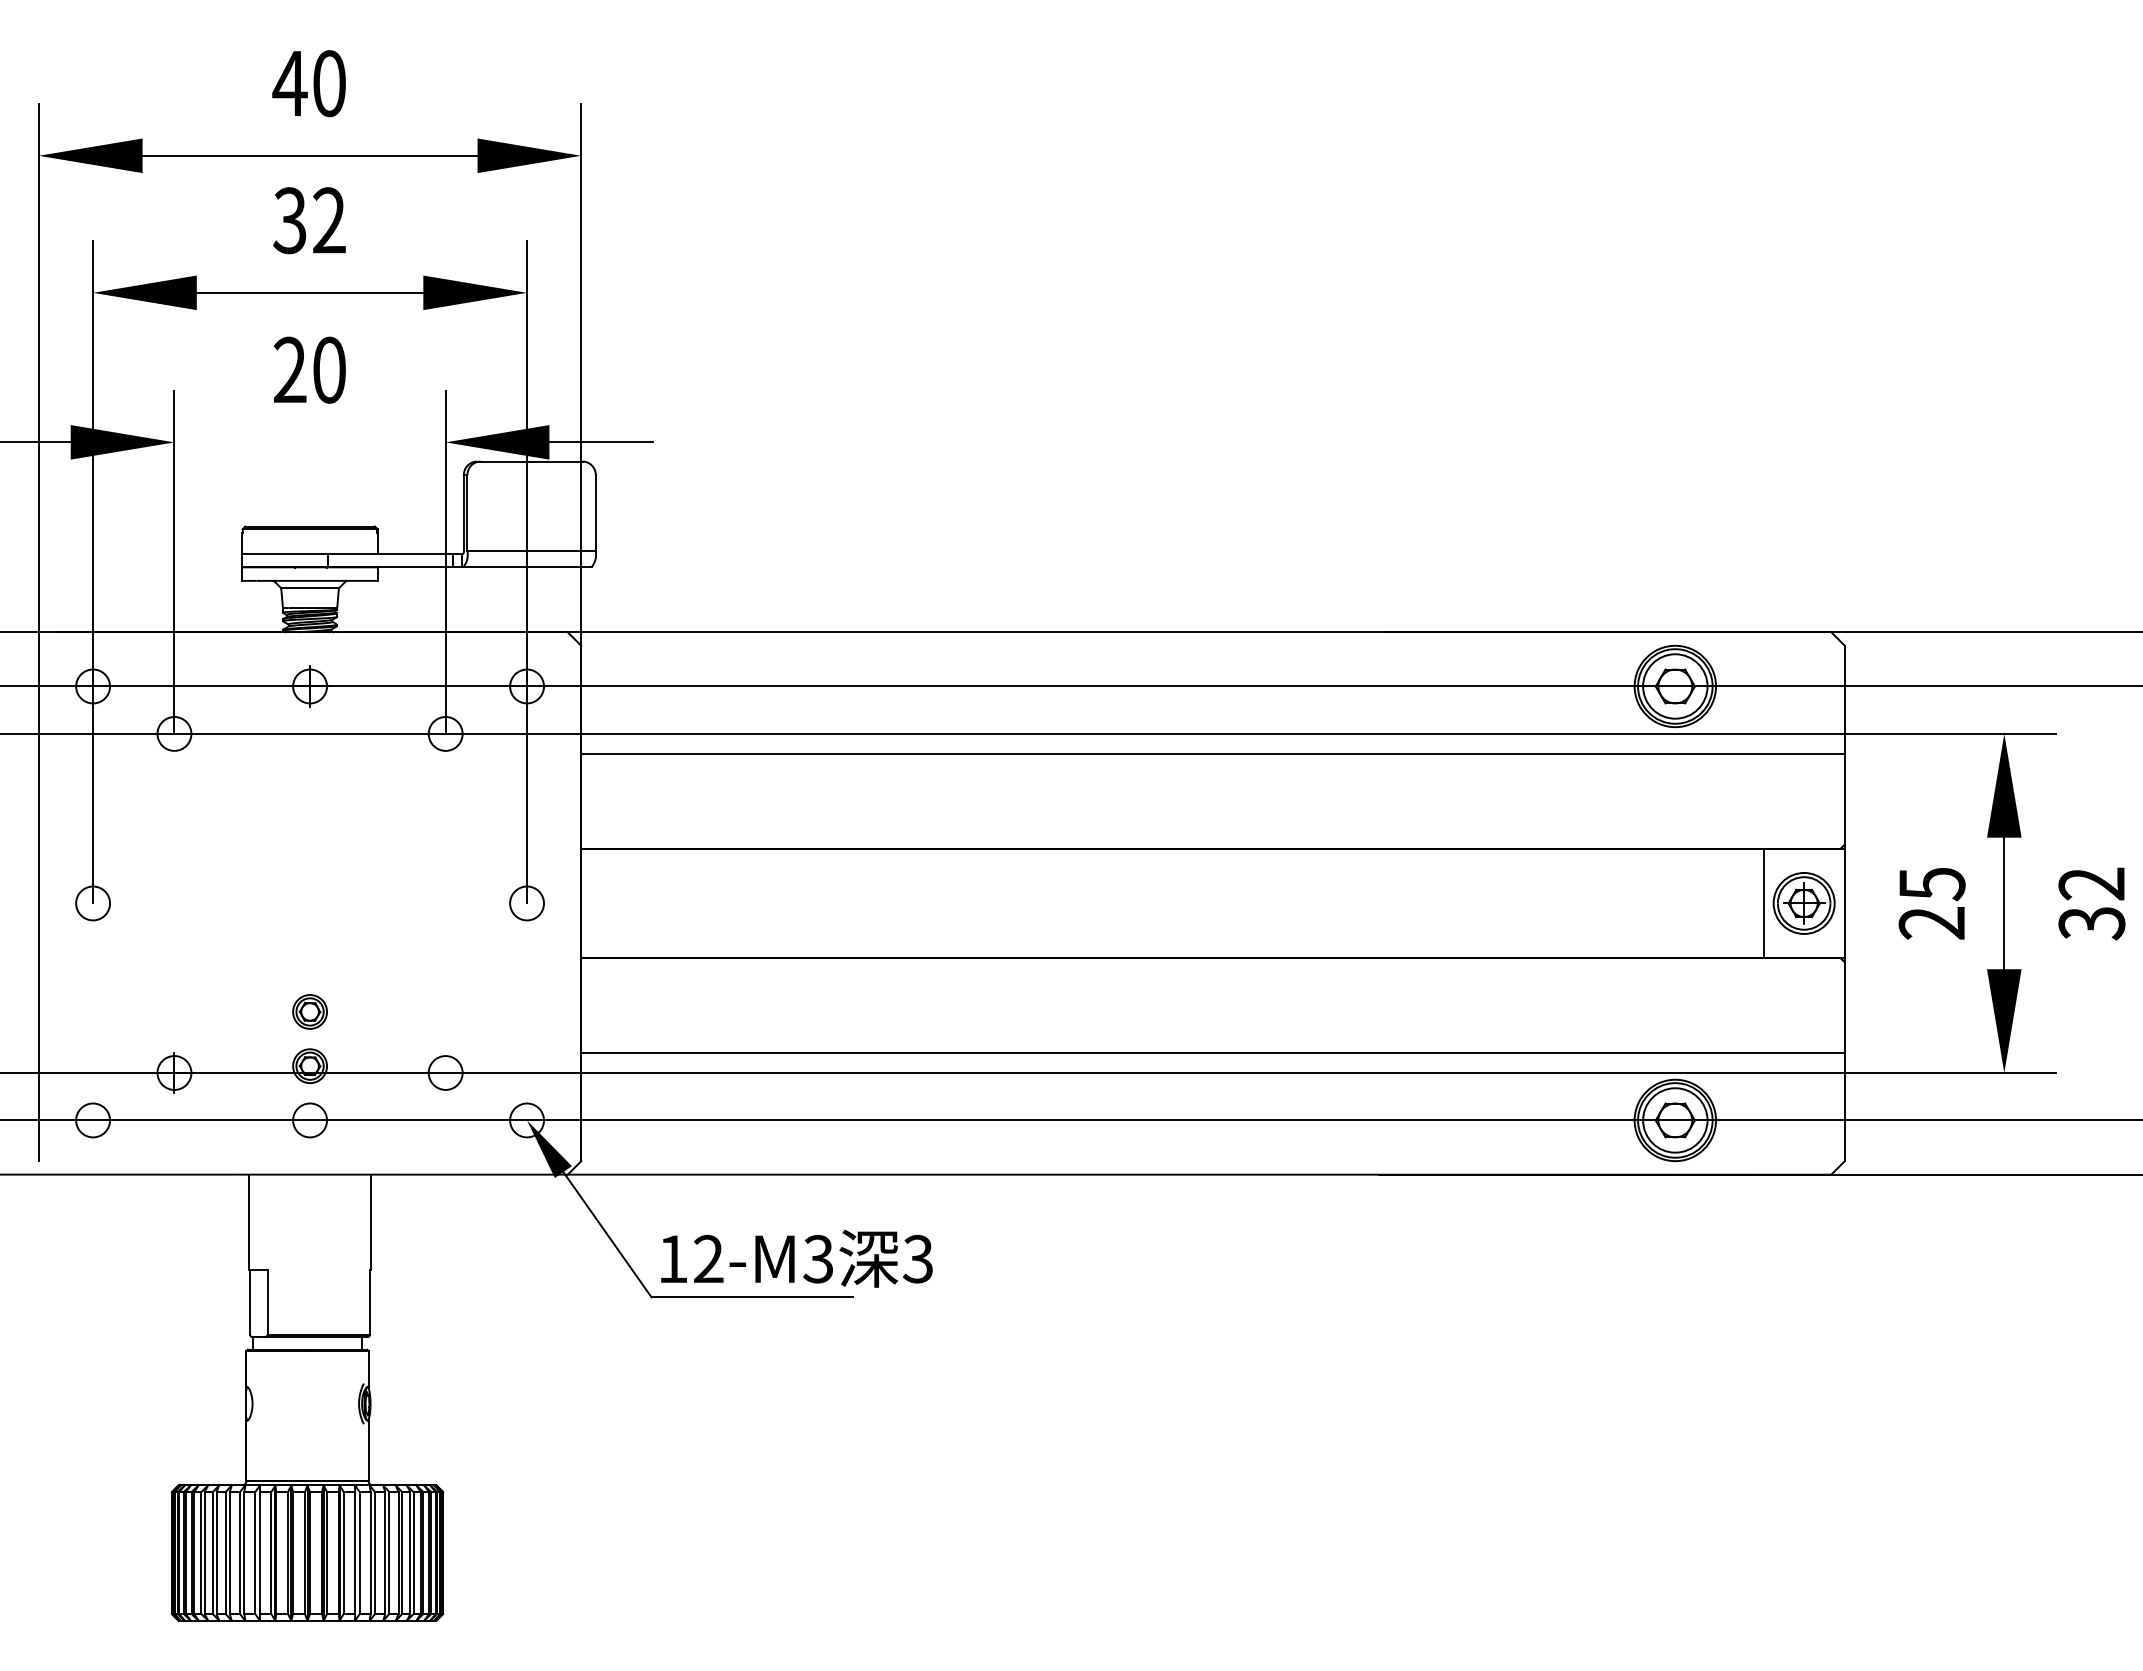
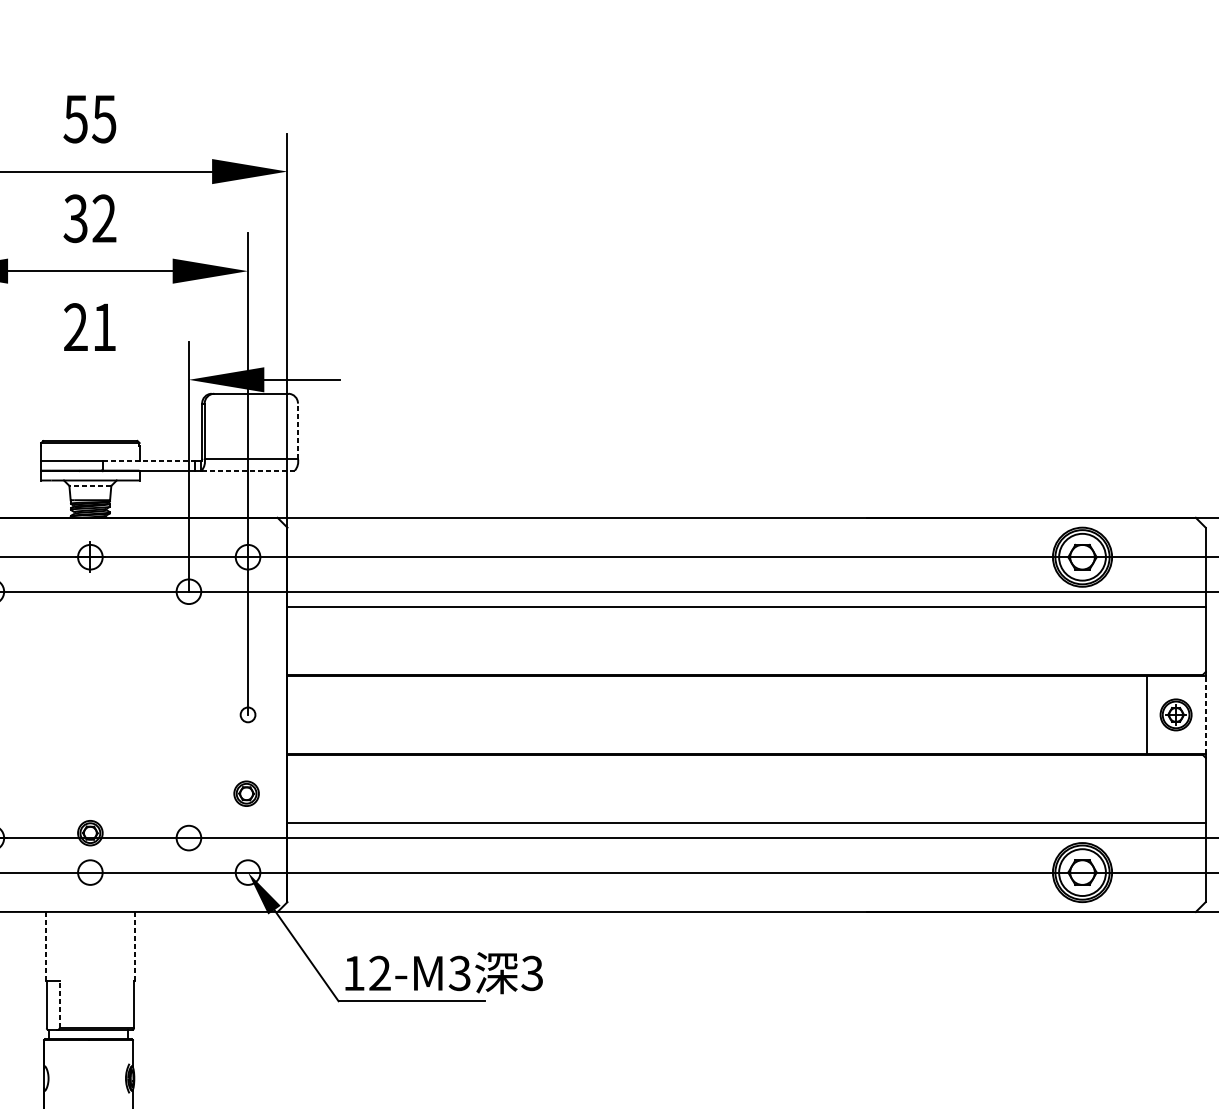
text: (308, 83) -> (89, 119), 40 -> 55
text: (329, 369) -> (104, 326), 20 -> 21
line: (595, 513) -> (297, 431), solid -> dashed
line: (390, 553) -> (148, 460), solid -> dashed
line: (527, 567) -> (248, 470), solid -> dashed
line: (310, 588) -> (90, 486), solid -> dashed
line: (1844, 902) -> (1205, 714), solid -> dashed
circle: (527, 903) -> (248, 714), size x0.6
part: (1803, 903) -> (1175, 714), size x0.7
part: (309, 1011) -> (246, 793), moved
line: (371, 1221) -> (135, 946), solid -> dashed
line: (249, 1222) -> (46, 946), solid -> dashed
line: (267, 1302) -> (59, 1004), solid -> dashed

